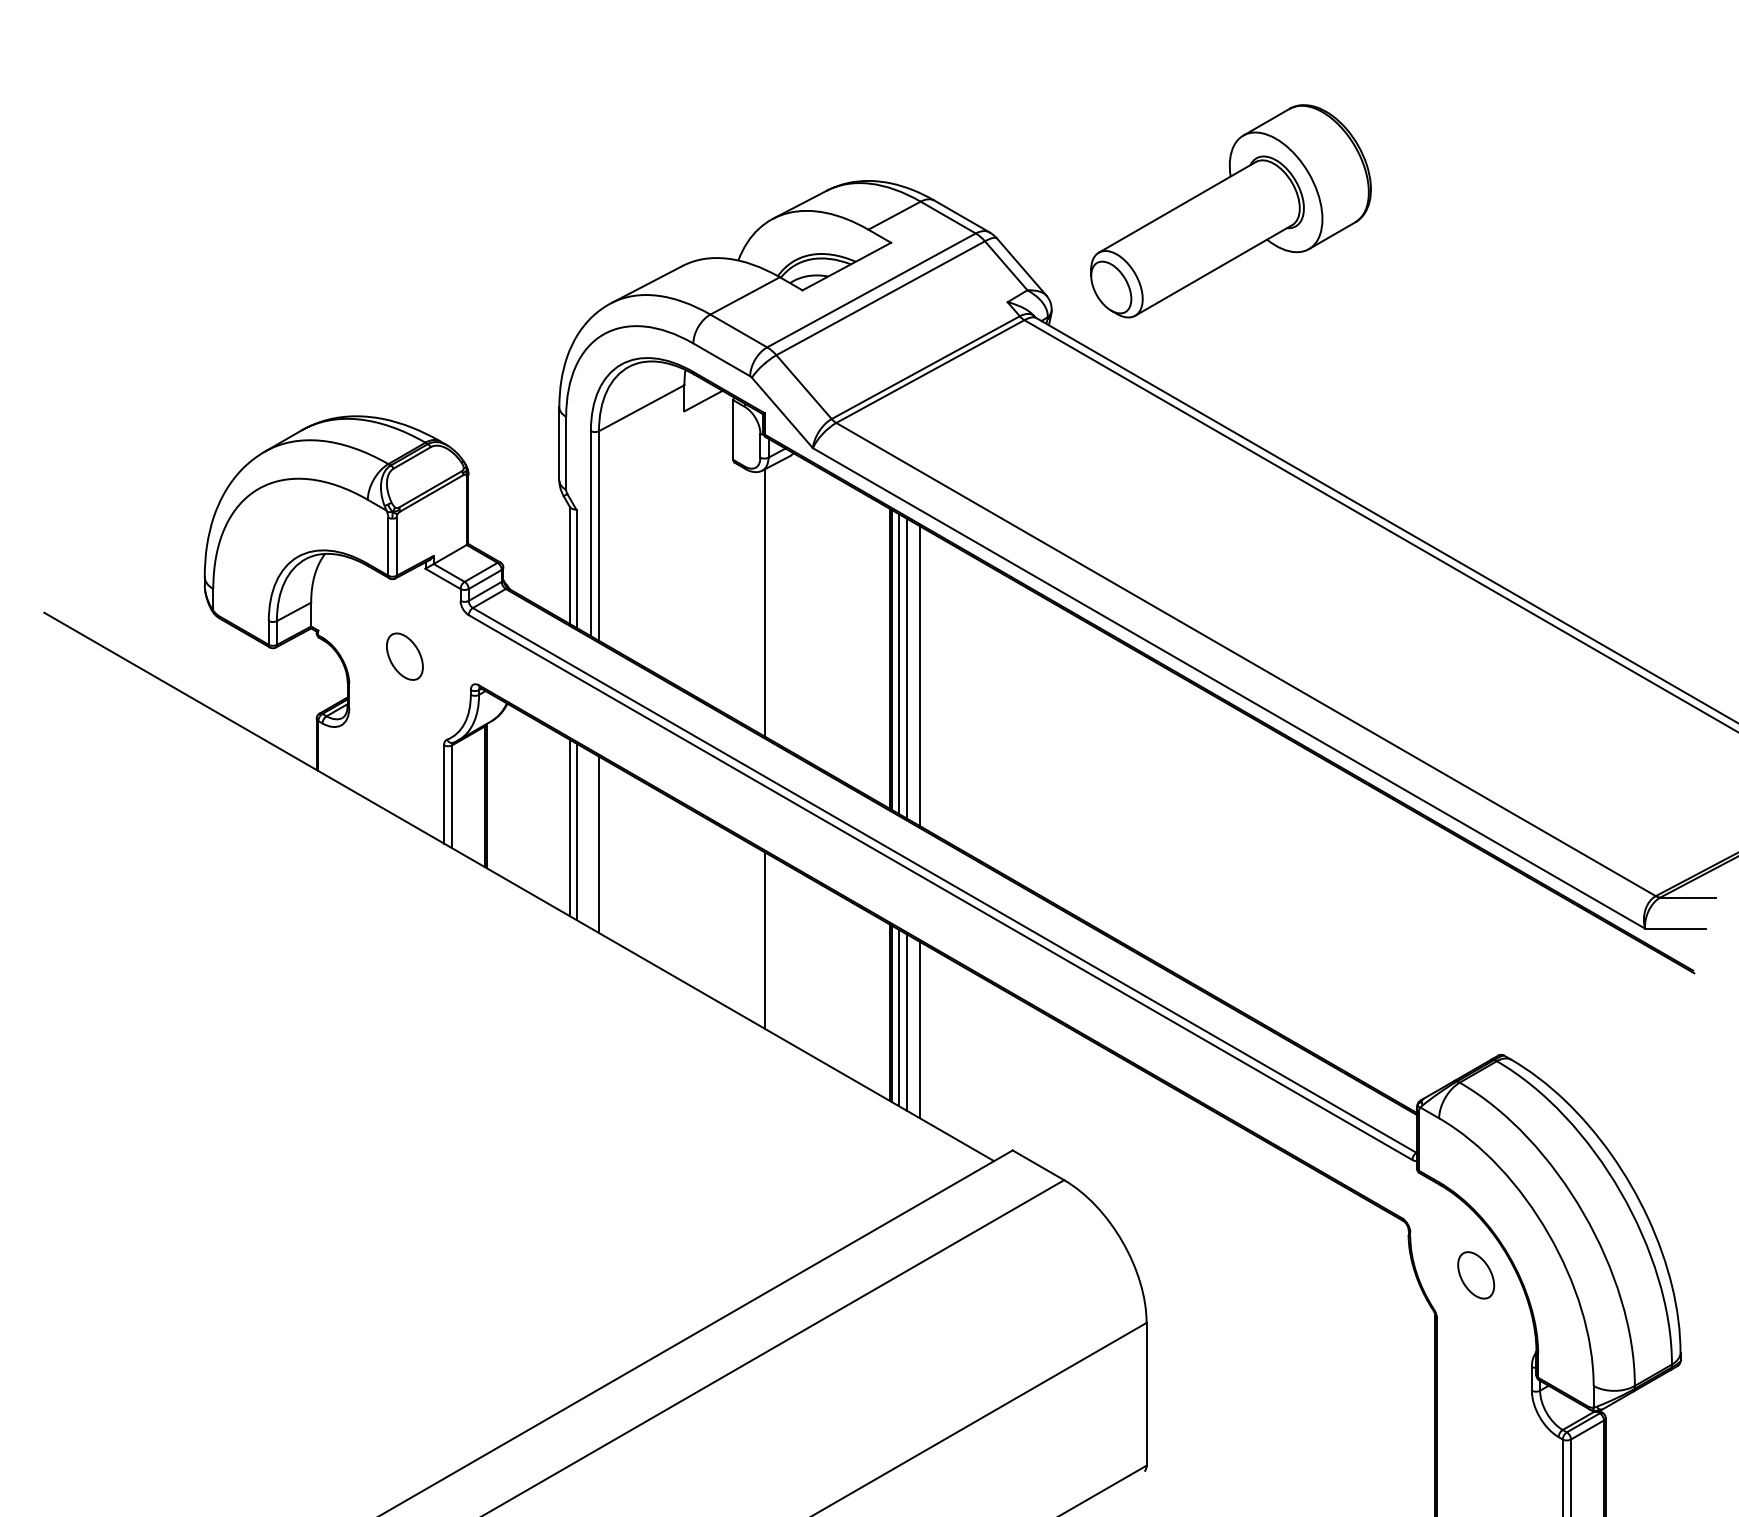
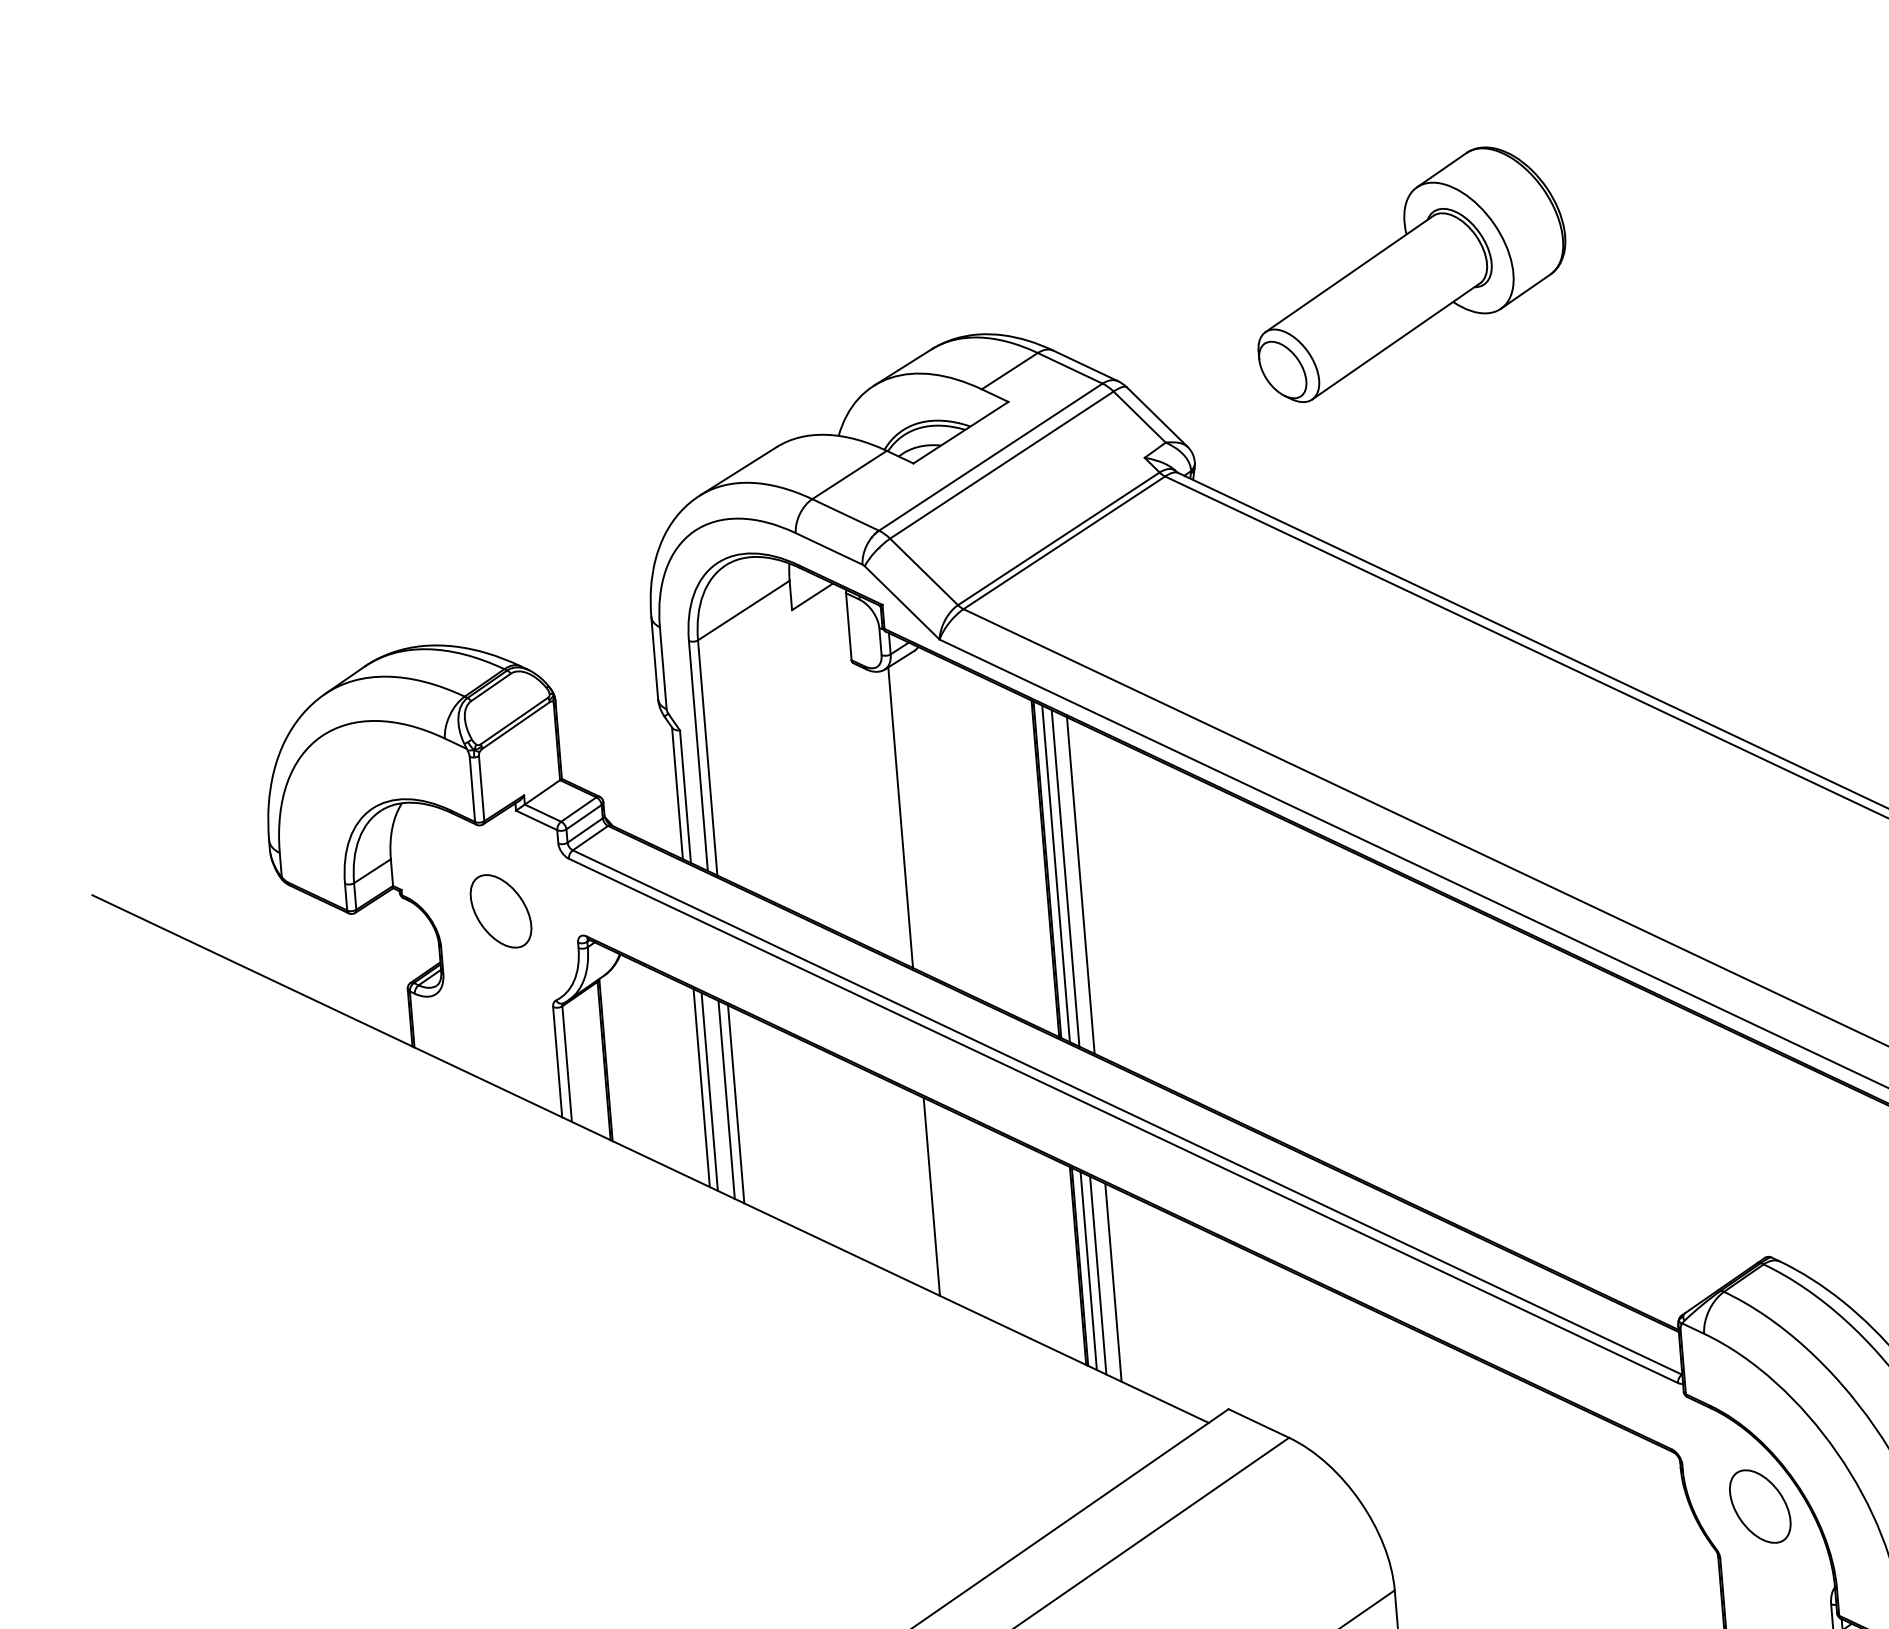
part: (1230, 211) -> (1409, 273), moved
part: (404, 656) -> (500, 911), size x1.43
line: (590, 839) -> (726, 1099), added
part: (1475, 1275) -> (1759, 1506), size x1.43

